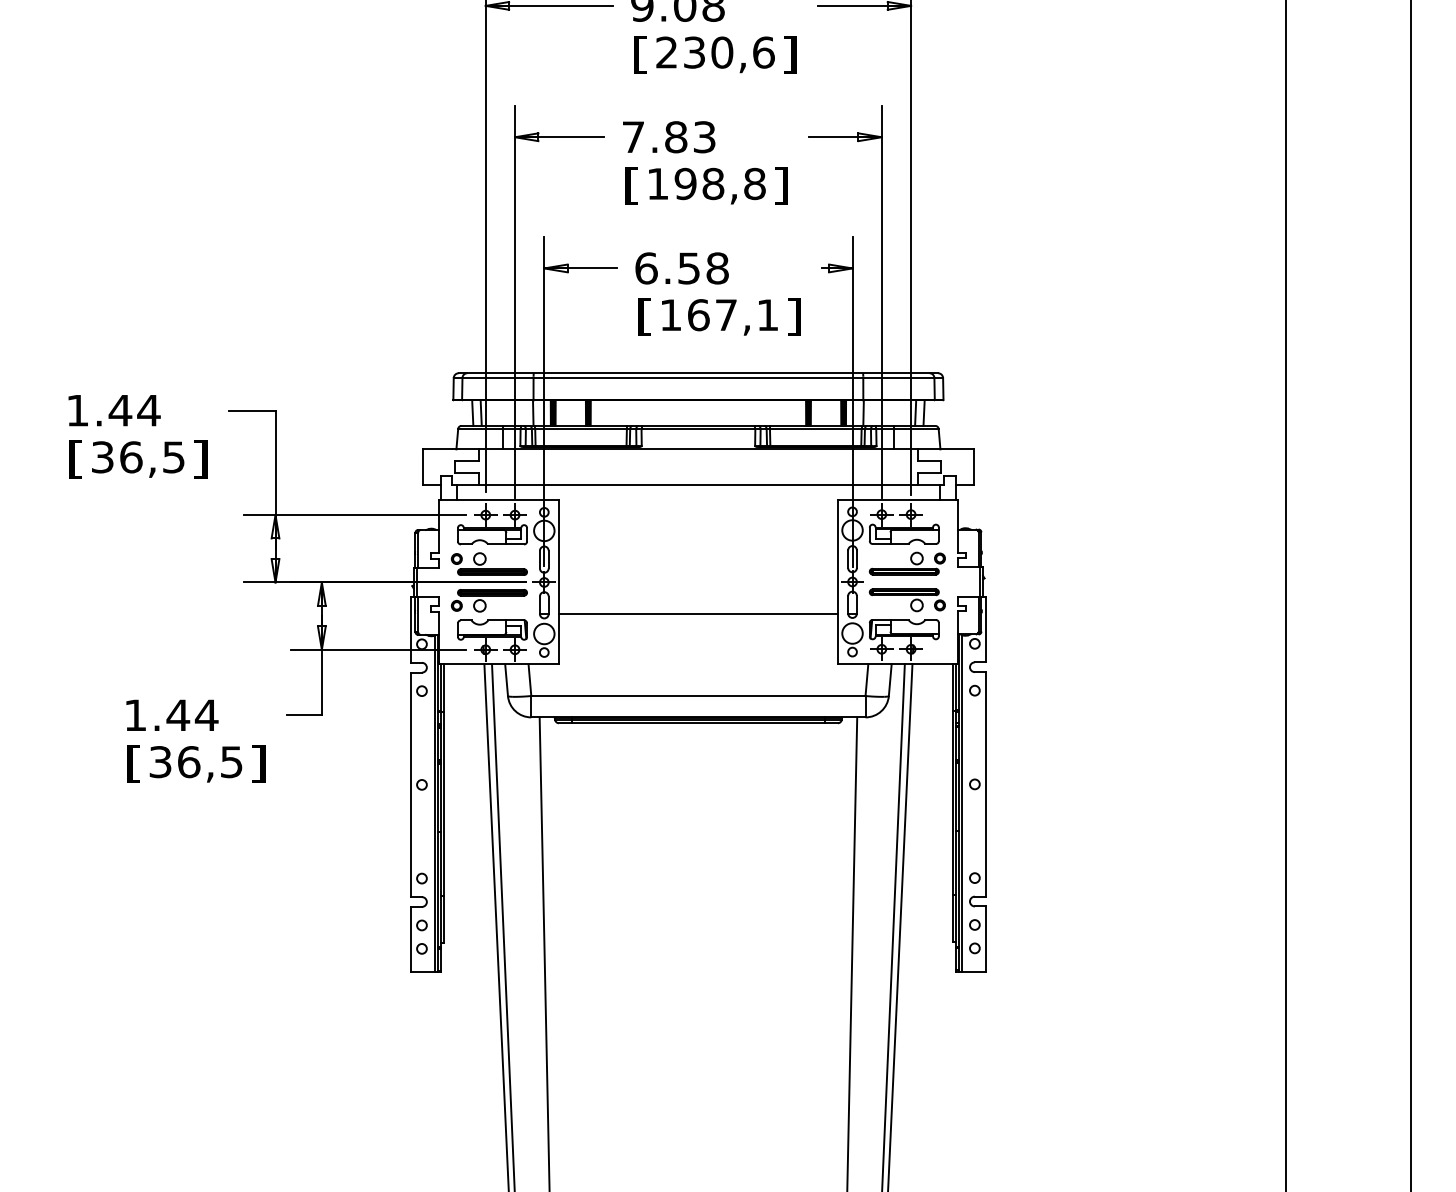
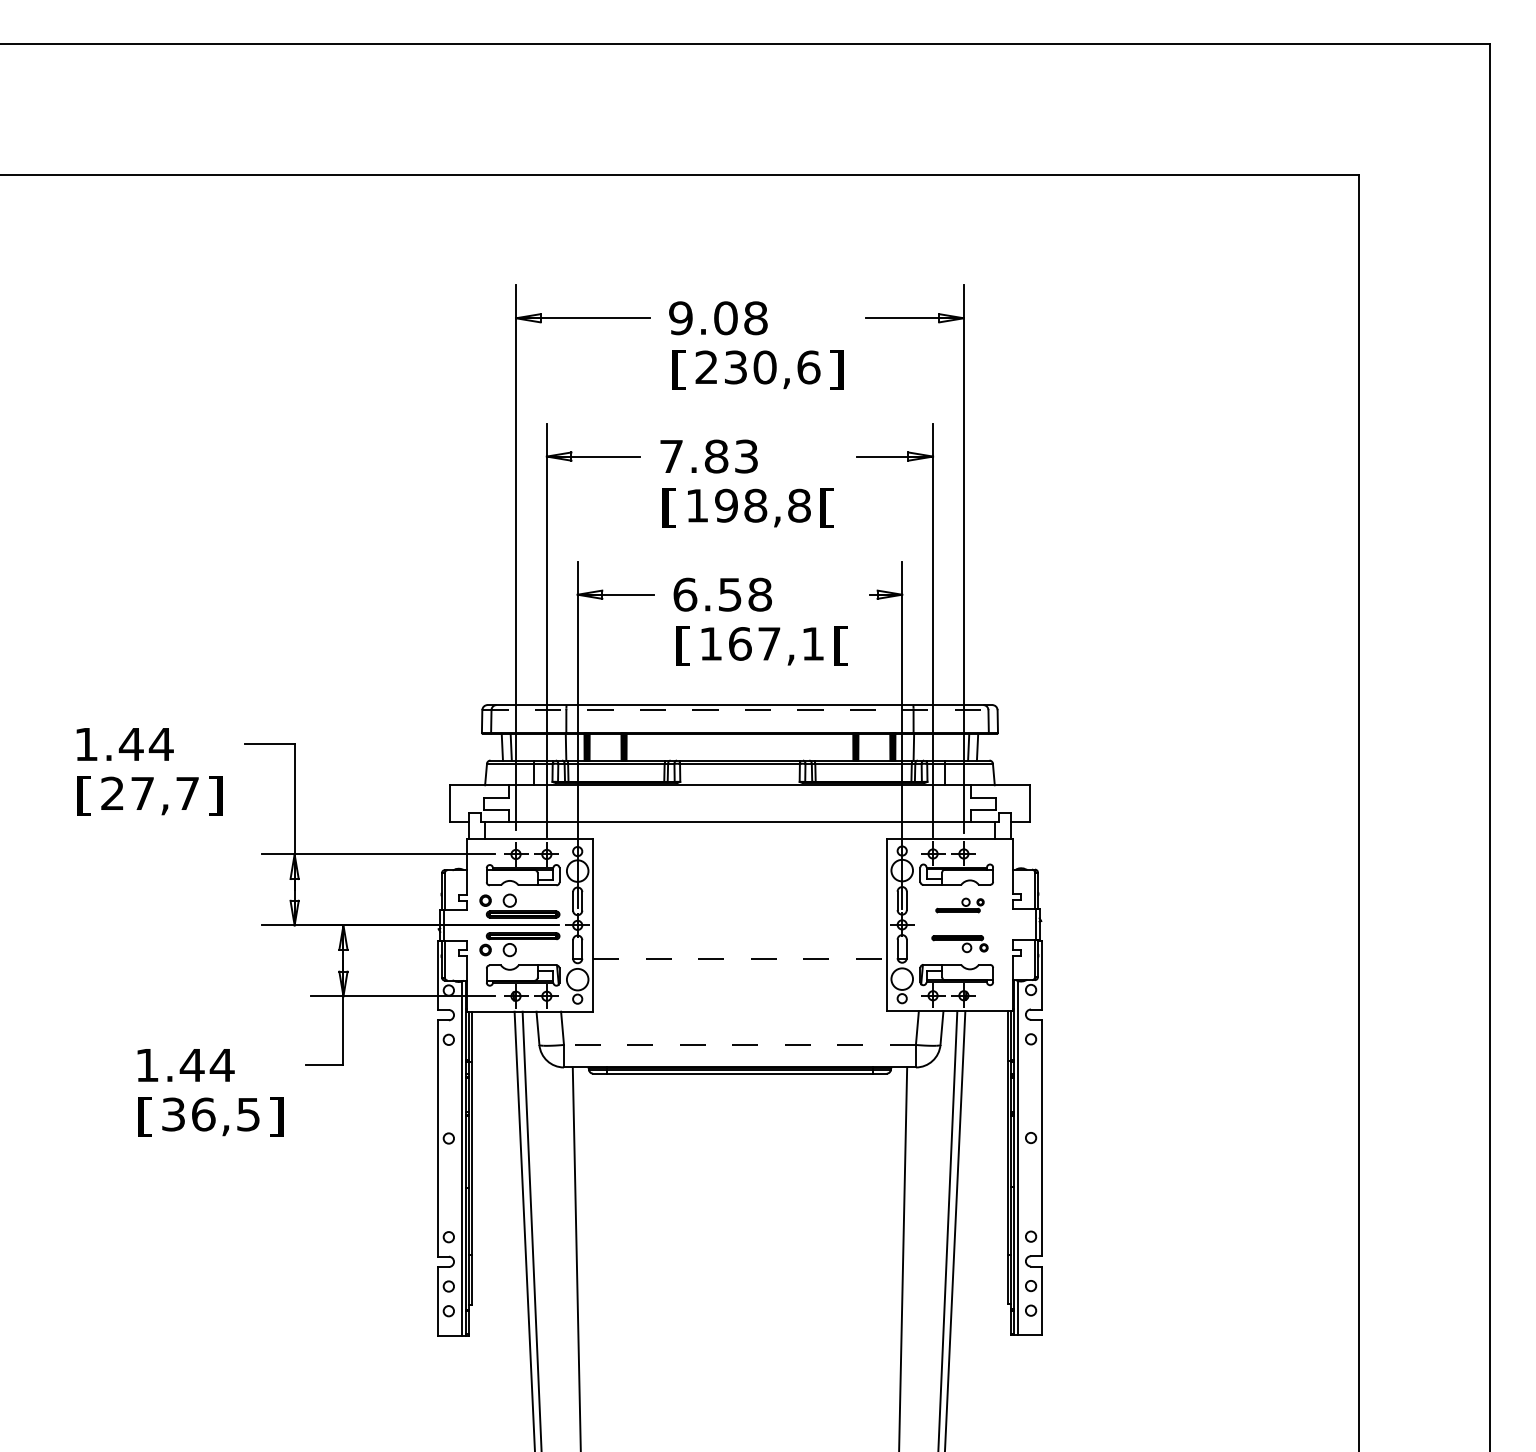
text: (781, 185) -> (827, 507), ] -> [
text: (793, 316) -> (840, 645), ] -> [
line: (697, 378) -> (739, 710), solid -> dashed
text: (137, 457) -> (149, 793), 36,5 -> 27,7
part: (906, 563) -> (959, 905), size x0.6
part: (906, 599) -> (959, 943), size x0.7
line: (697, 613) -> (739, 958), solid -> dashed
line: (697, 695) -> (739, 1044), solid -> dashed

